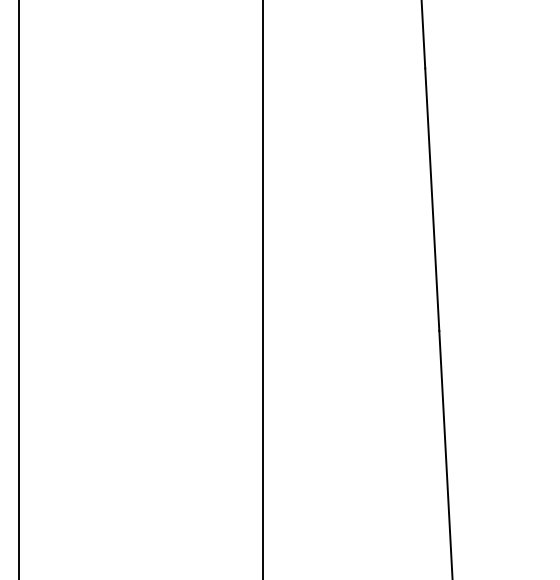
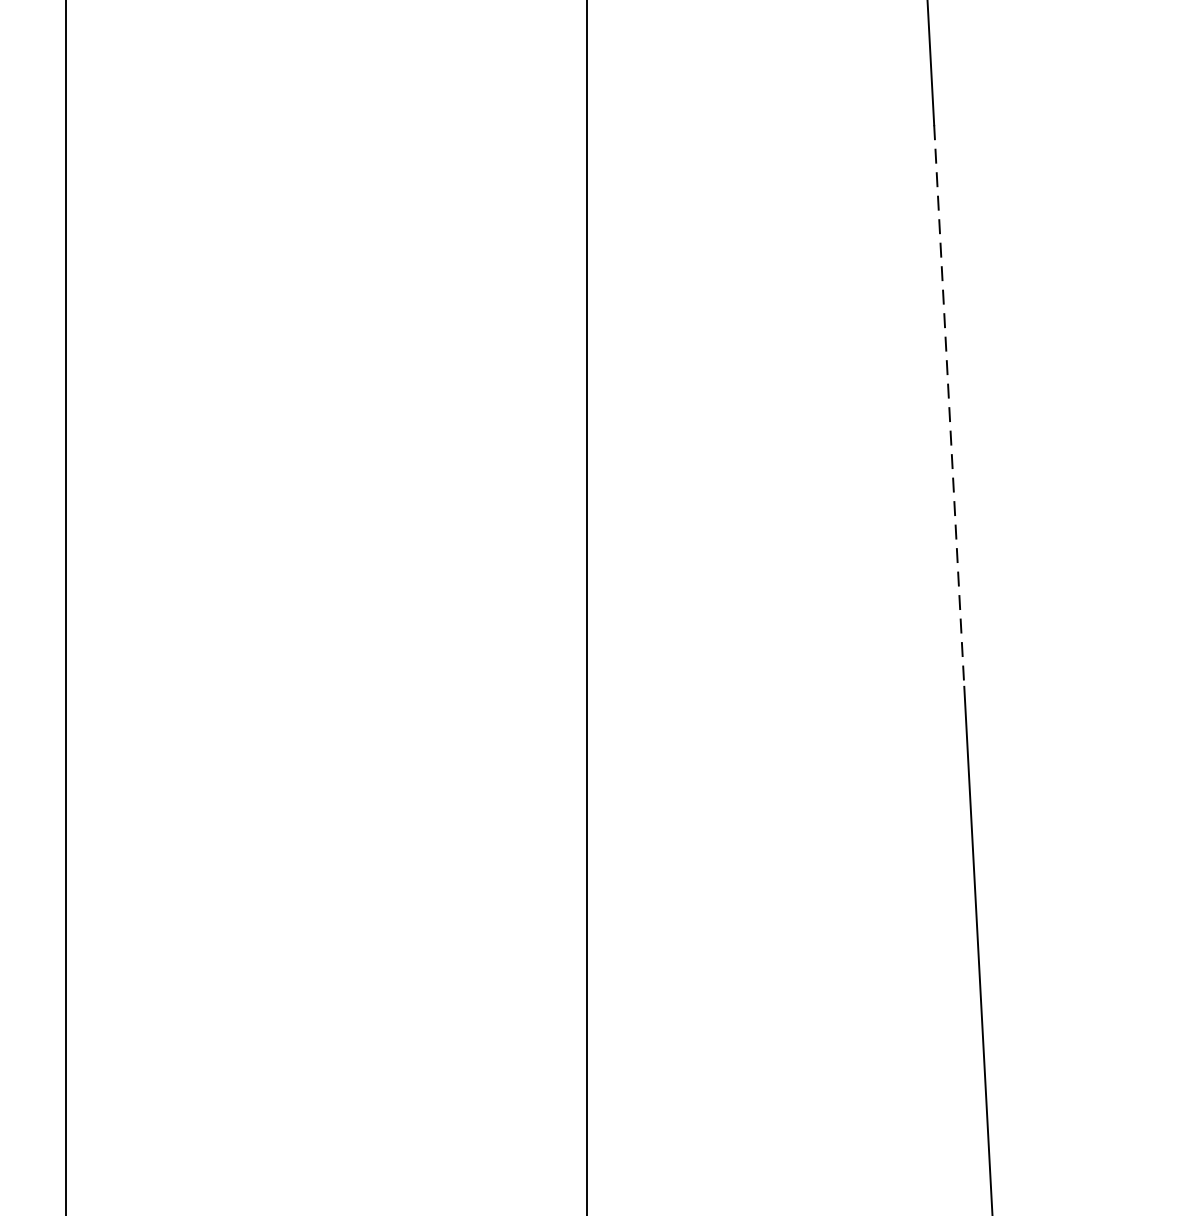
line: (432, 200) -> (949, 407), solid -> dashed

